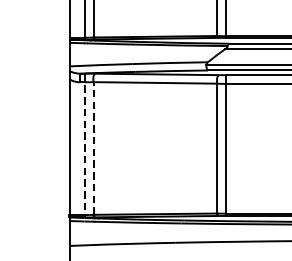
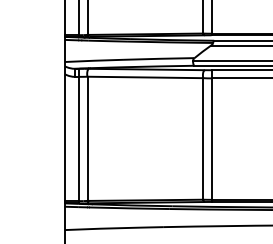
line: (85, 145) -> (79, 136), dashed -> solid
line: (93, 148) -> (87, 138), dashed -> solid

